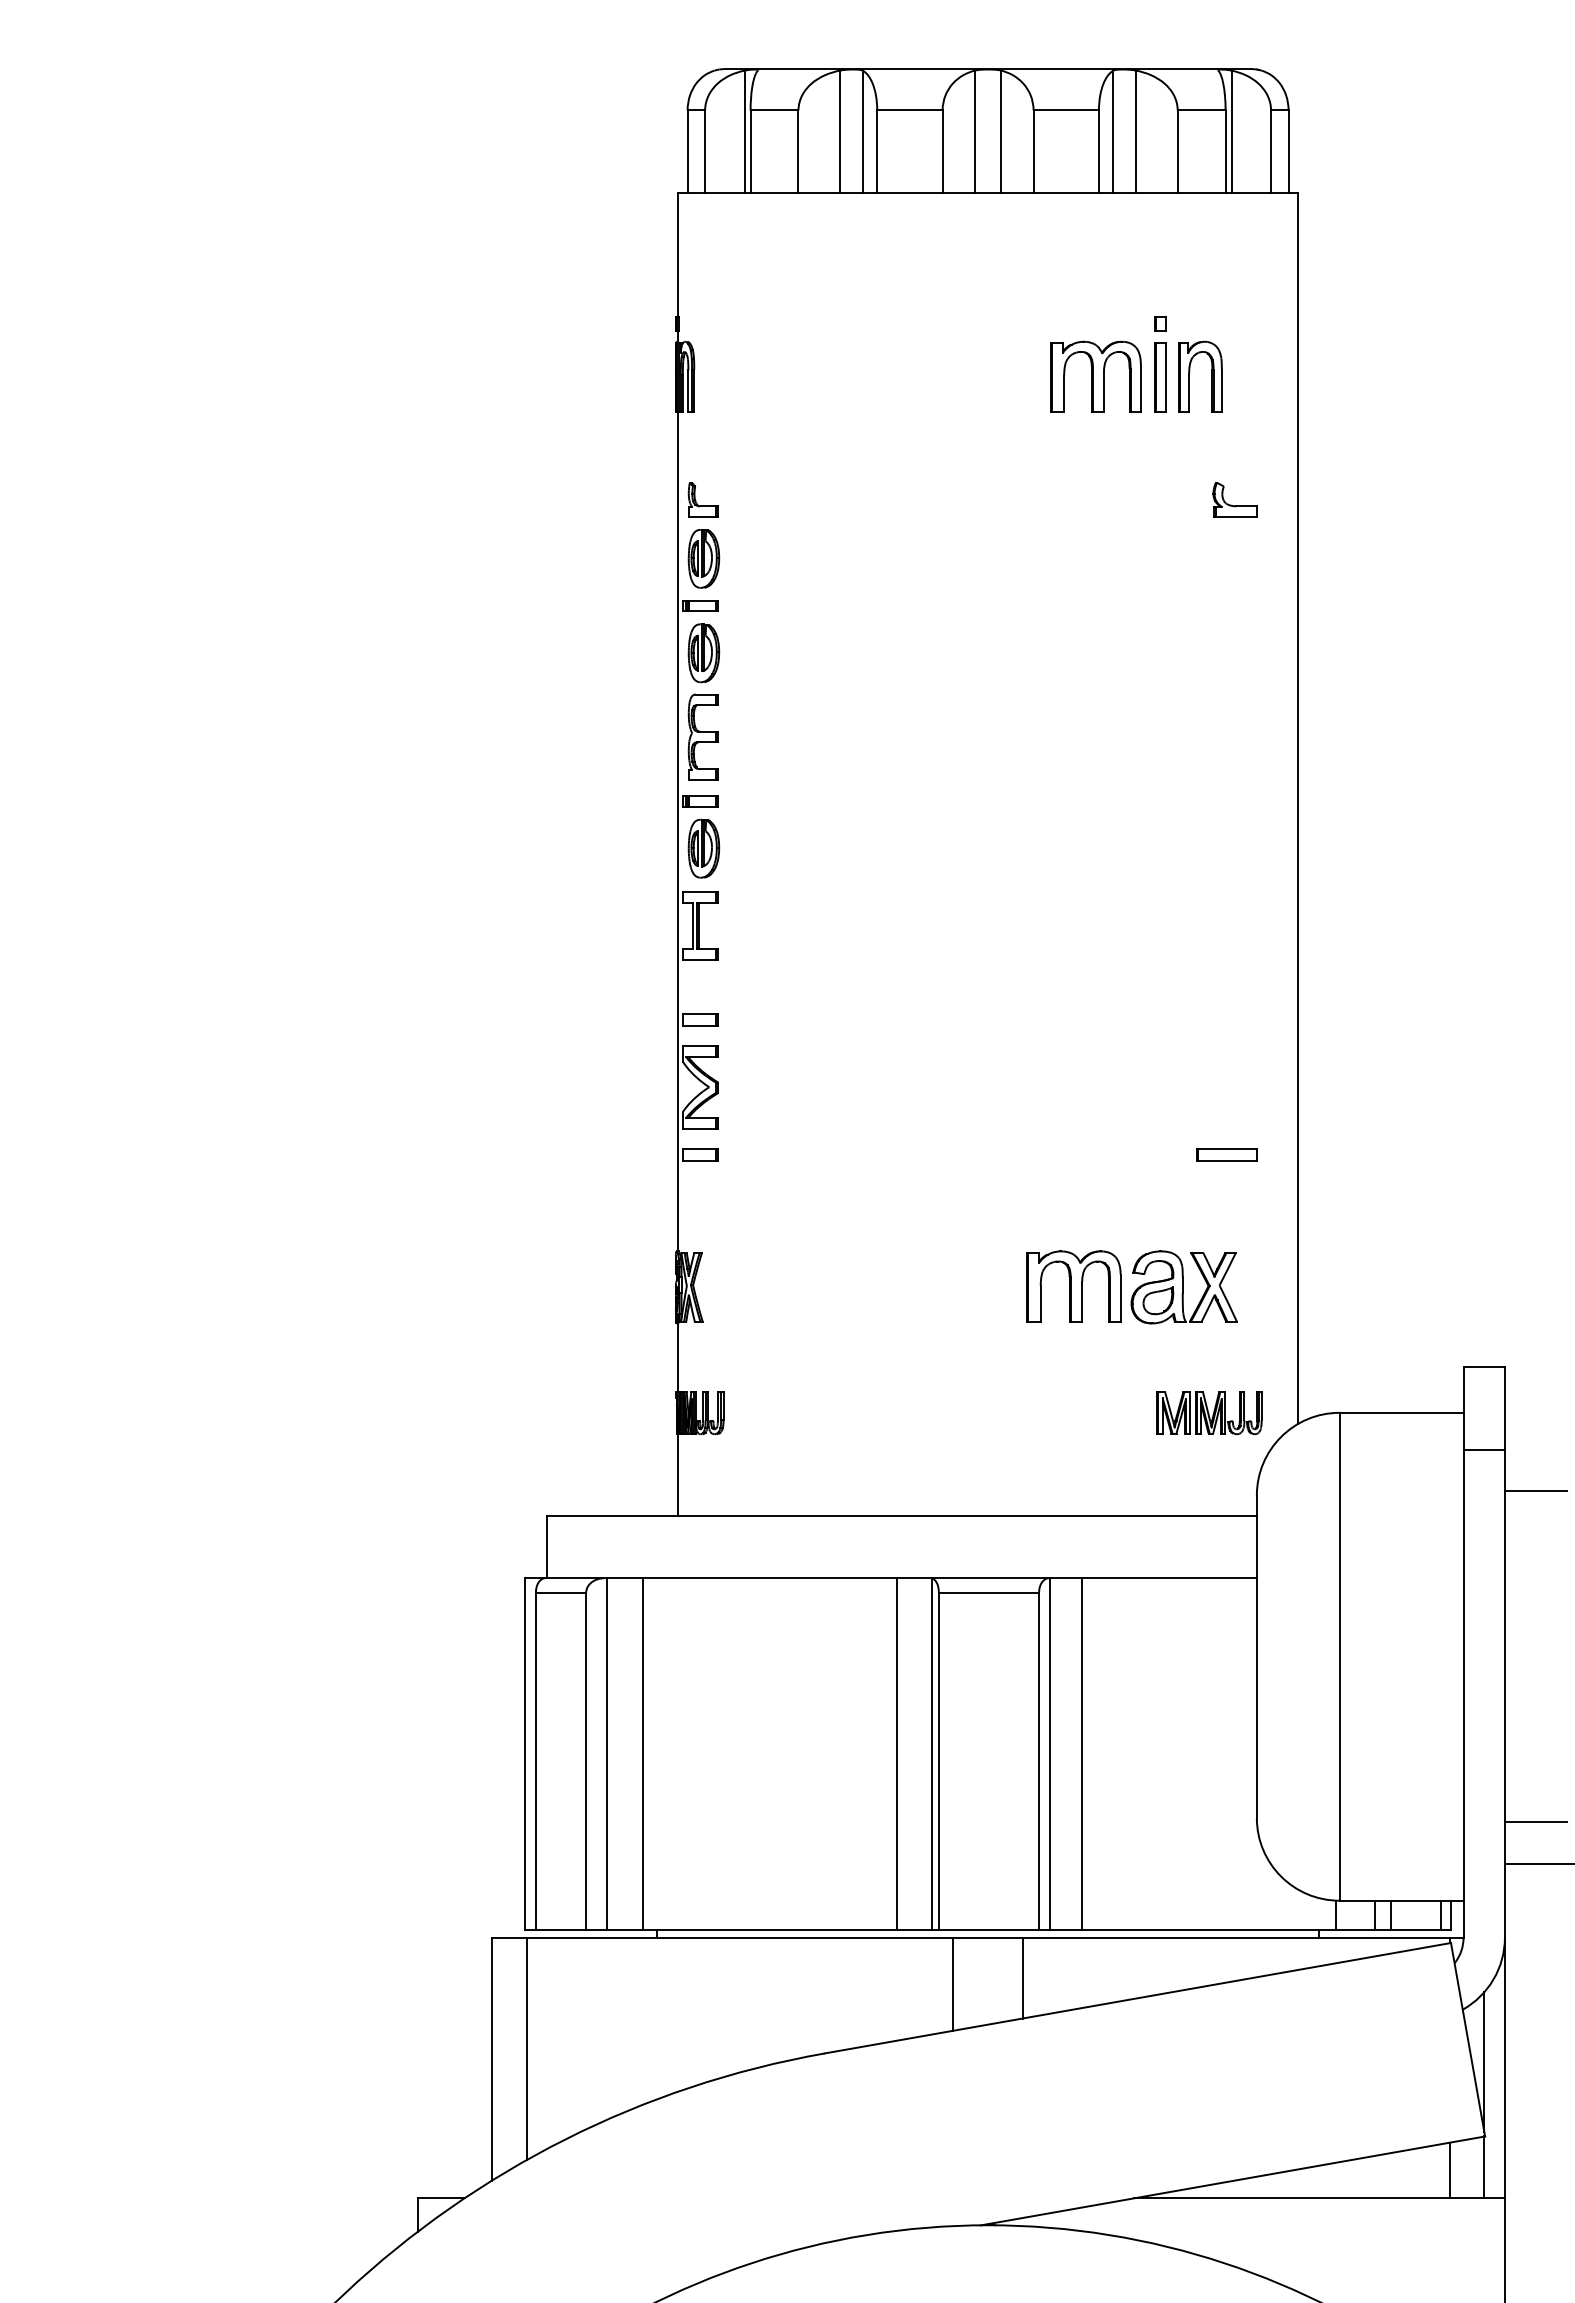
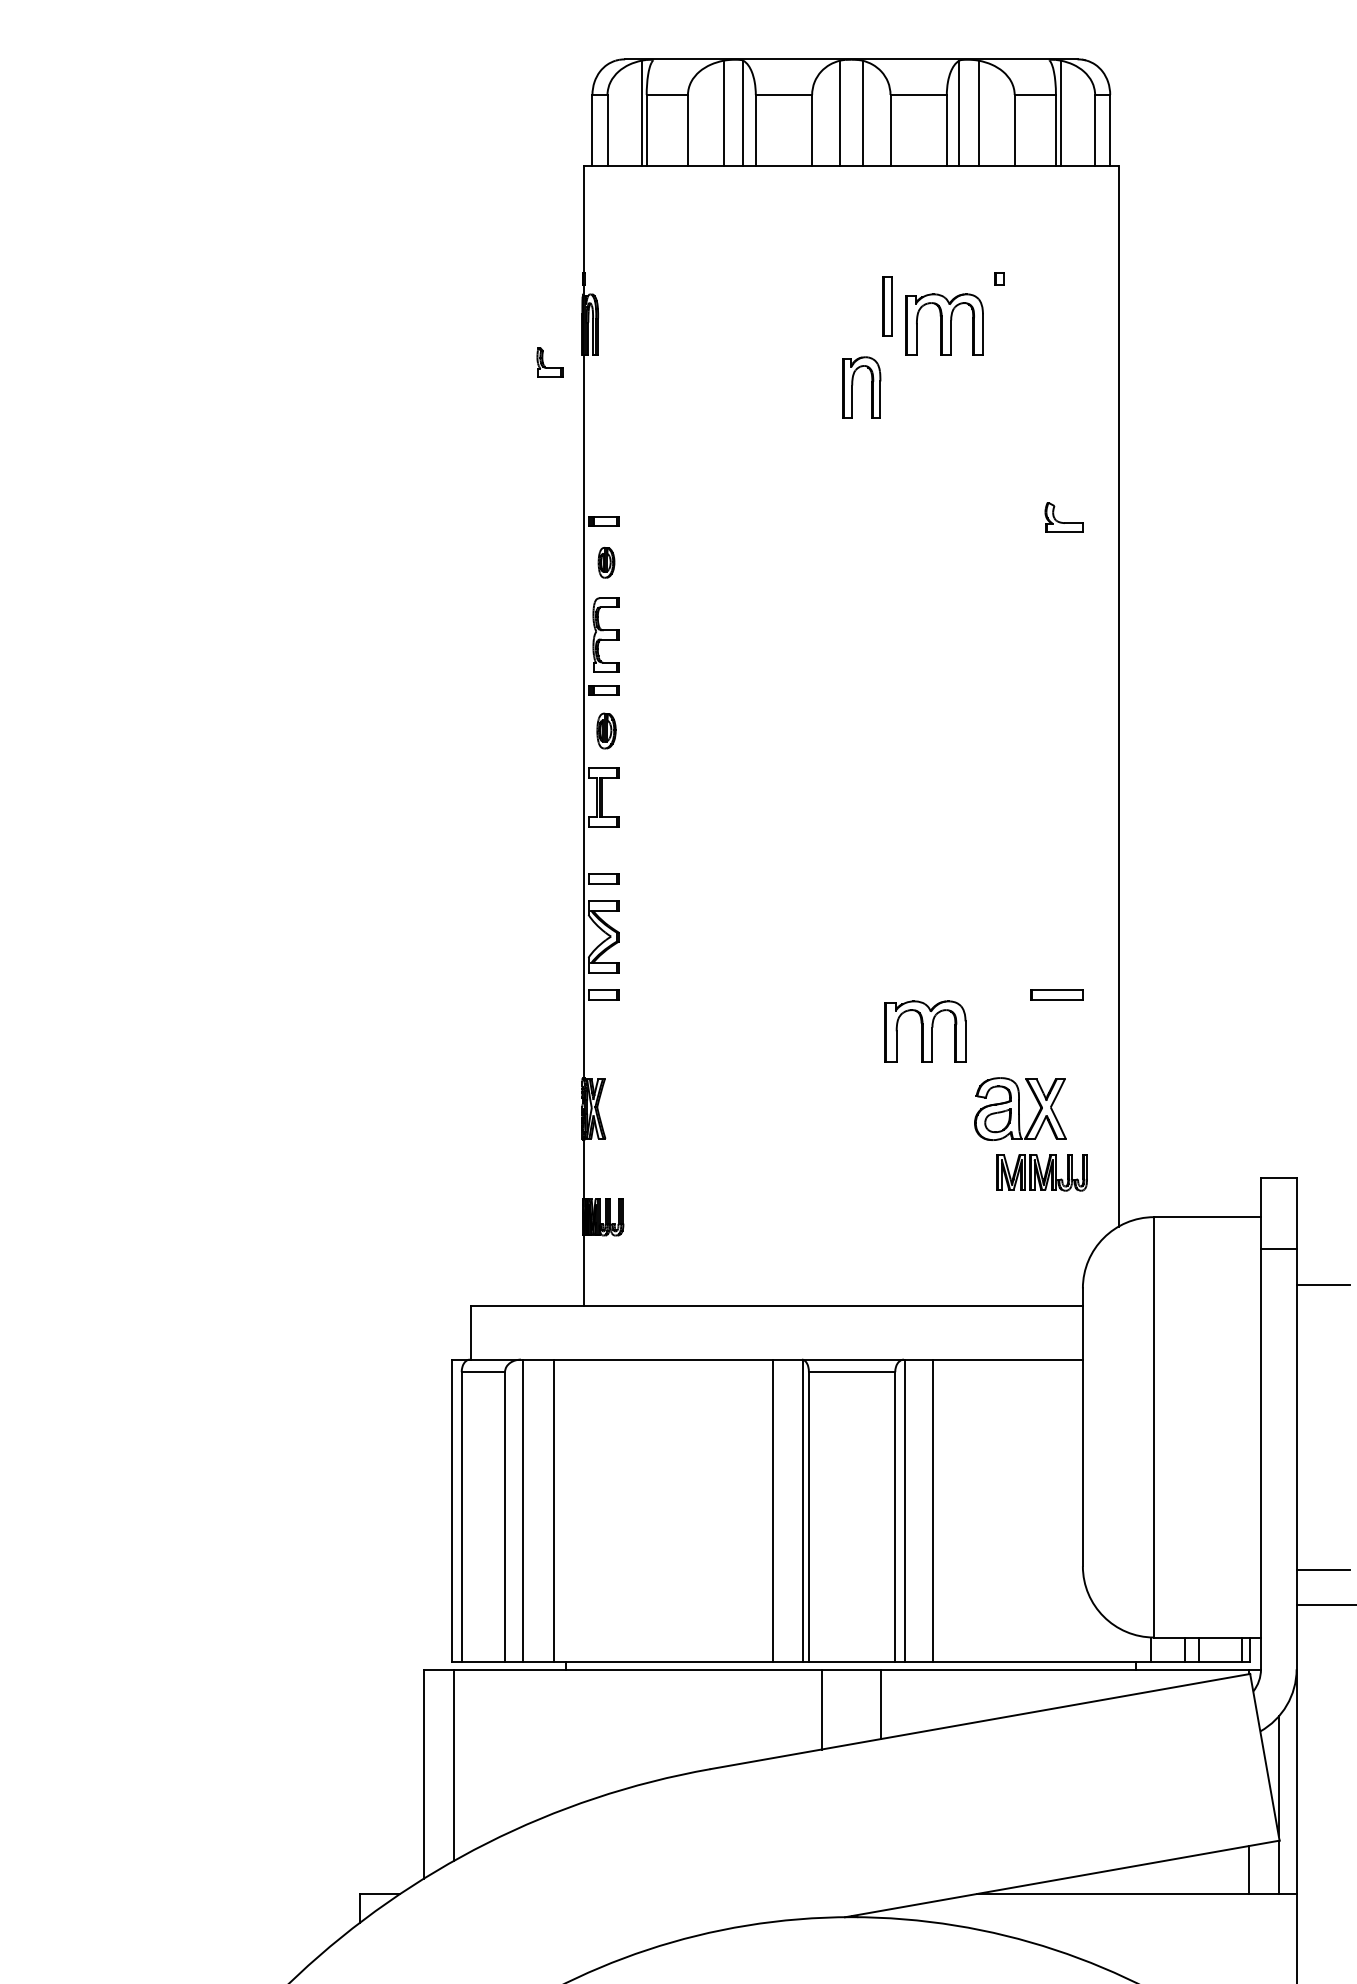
part: (1189, 376) -> (852, 387), moved
part: (1160, 377) -> (887, 306), moved
part: (702, 499) -> (549, 362), moved
part: (1234, 499) -> (1063, 517), moved
part: (703, 558) -> (606, 481), removed
part: (703, 653) -> (606, 562), size x0.6
part: (703, 848) -> (606, 730), size x0.7
part: (1073, 1286) -> (924, 1031), moved
part: (1209, 1413) -> (1042, 1172), moved

